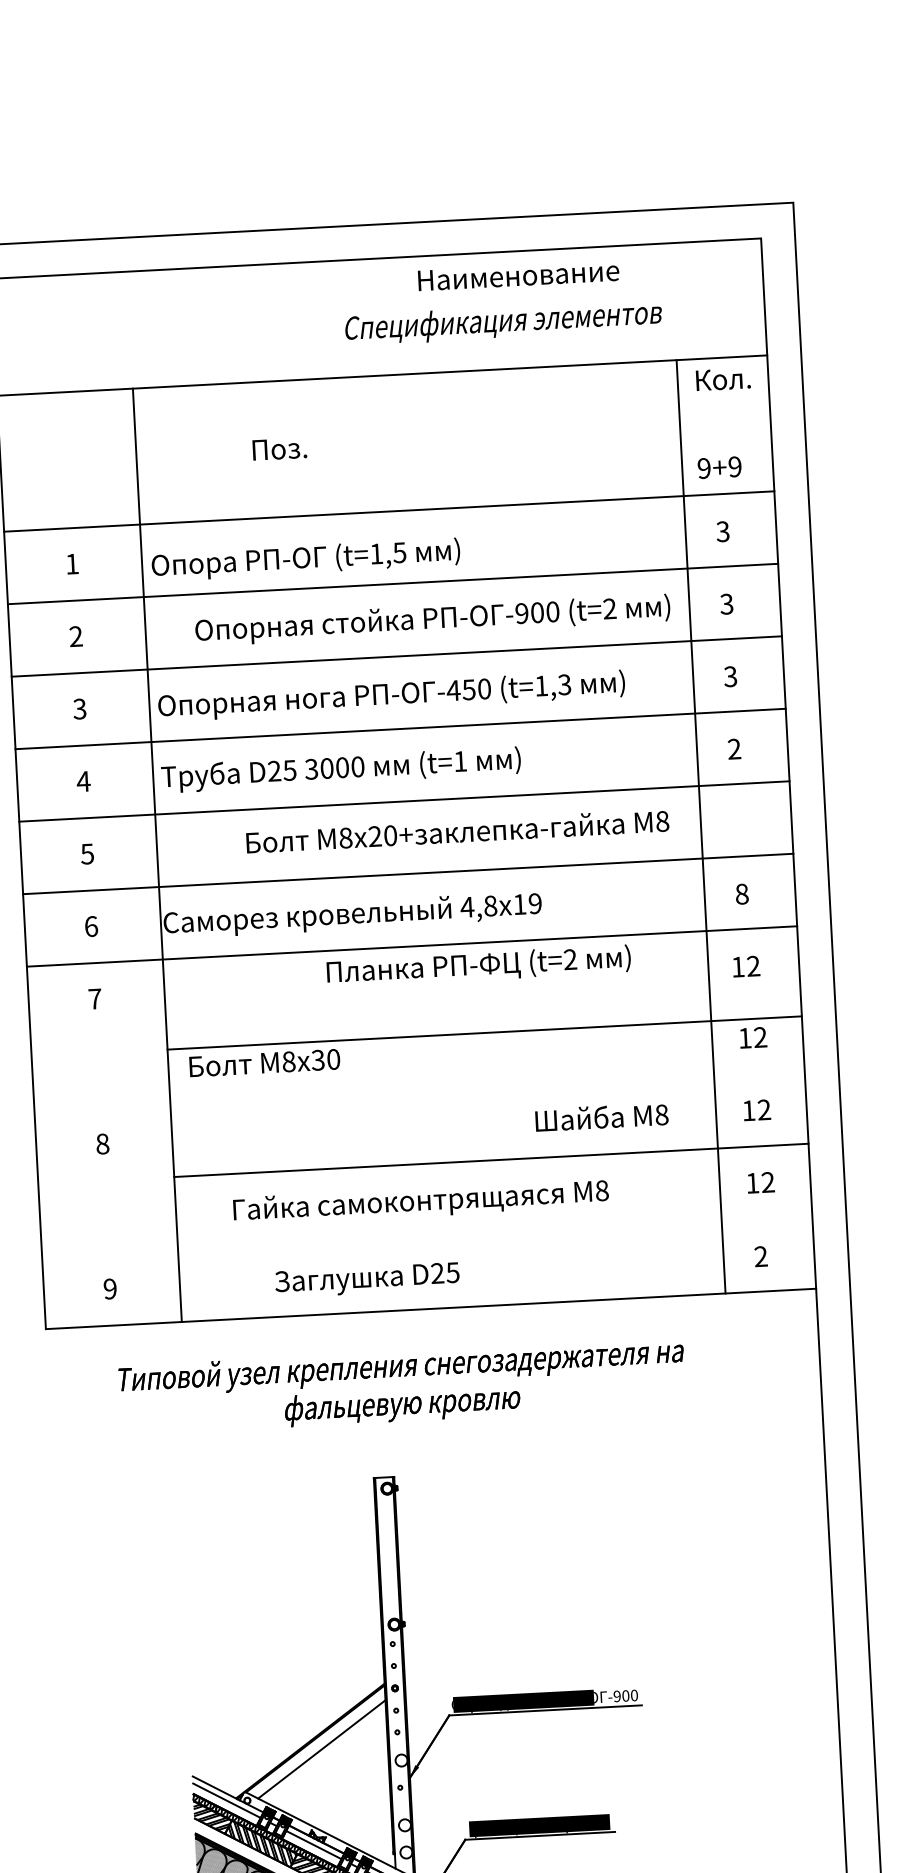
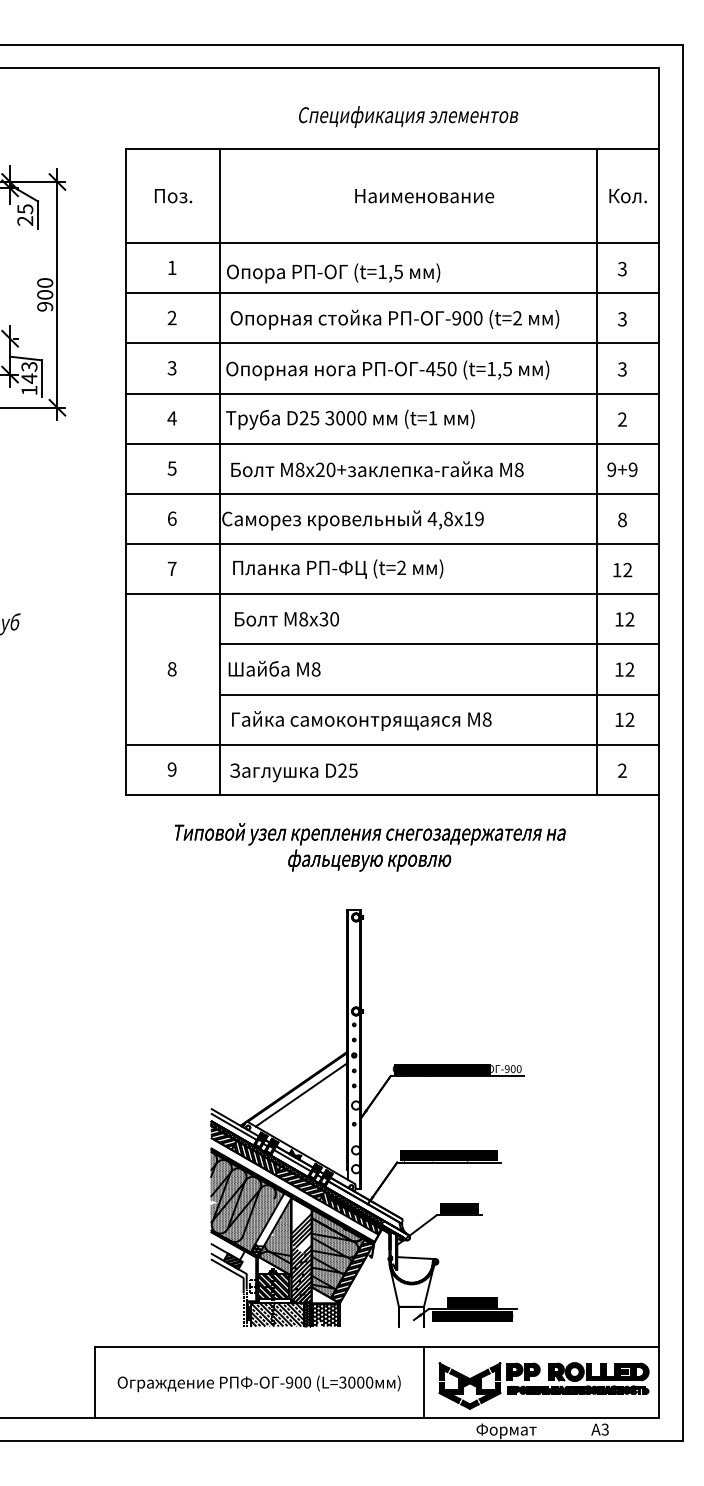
text: (518, 276) -> (424, 196), moved
text: (503, 322) -> (408, 116), moved
text: (722, 378) -> (627, 195), moved
text: (279, 449) -> (173, 196), moved
text: (719, 467) -> (622, 469), moved
text: (432, 619) -> (394, 319), moved
text: (564, 684) -> (507, 368), (t=1,3 -> (t=1,5
text: (457, 831) -> (377, 469), moved
text: (479, 965) -> (338, 568), moved
line: (415, 1019) -> (392, 594), added
line: (484, 1033) -> (439, 644), moved
text: (601, 1116) -> (274, 668), moved
text: (420, 1201) -> (361, 720), moved
line: (426, 1236) -> (392, 744), added
text: (366, 1279) -> (293, 772), moved

